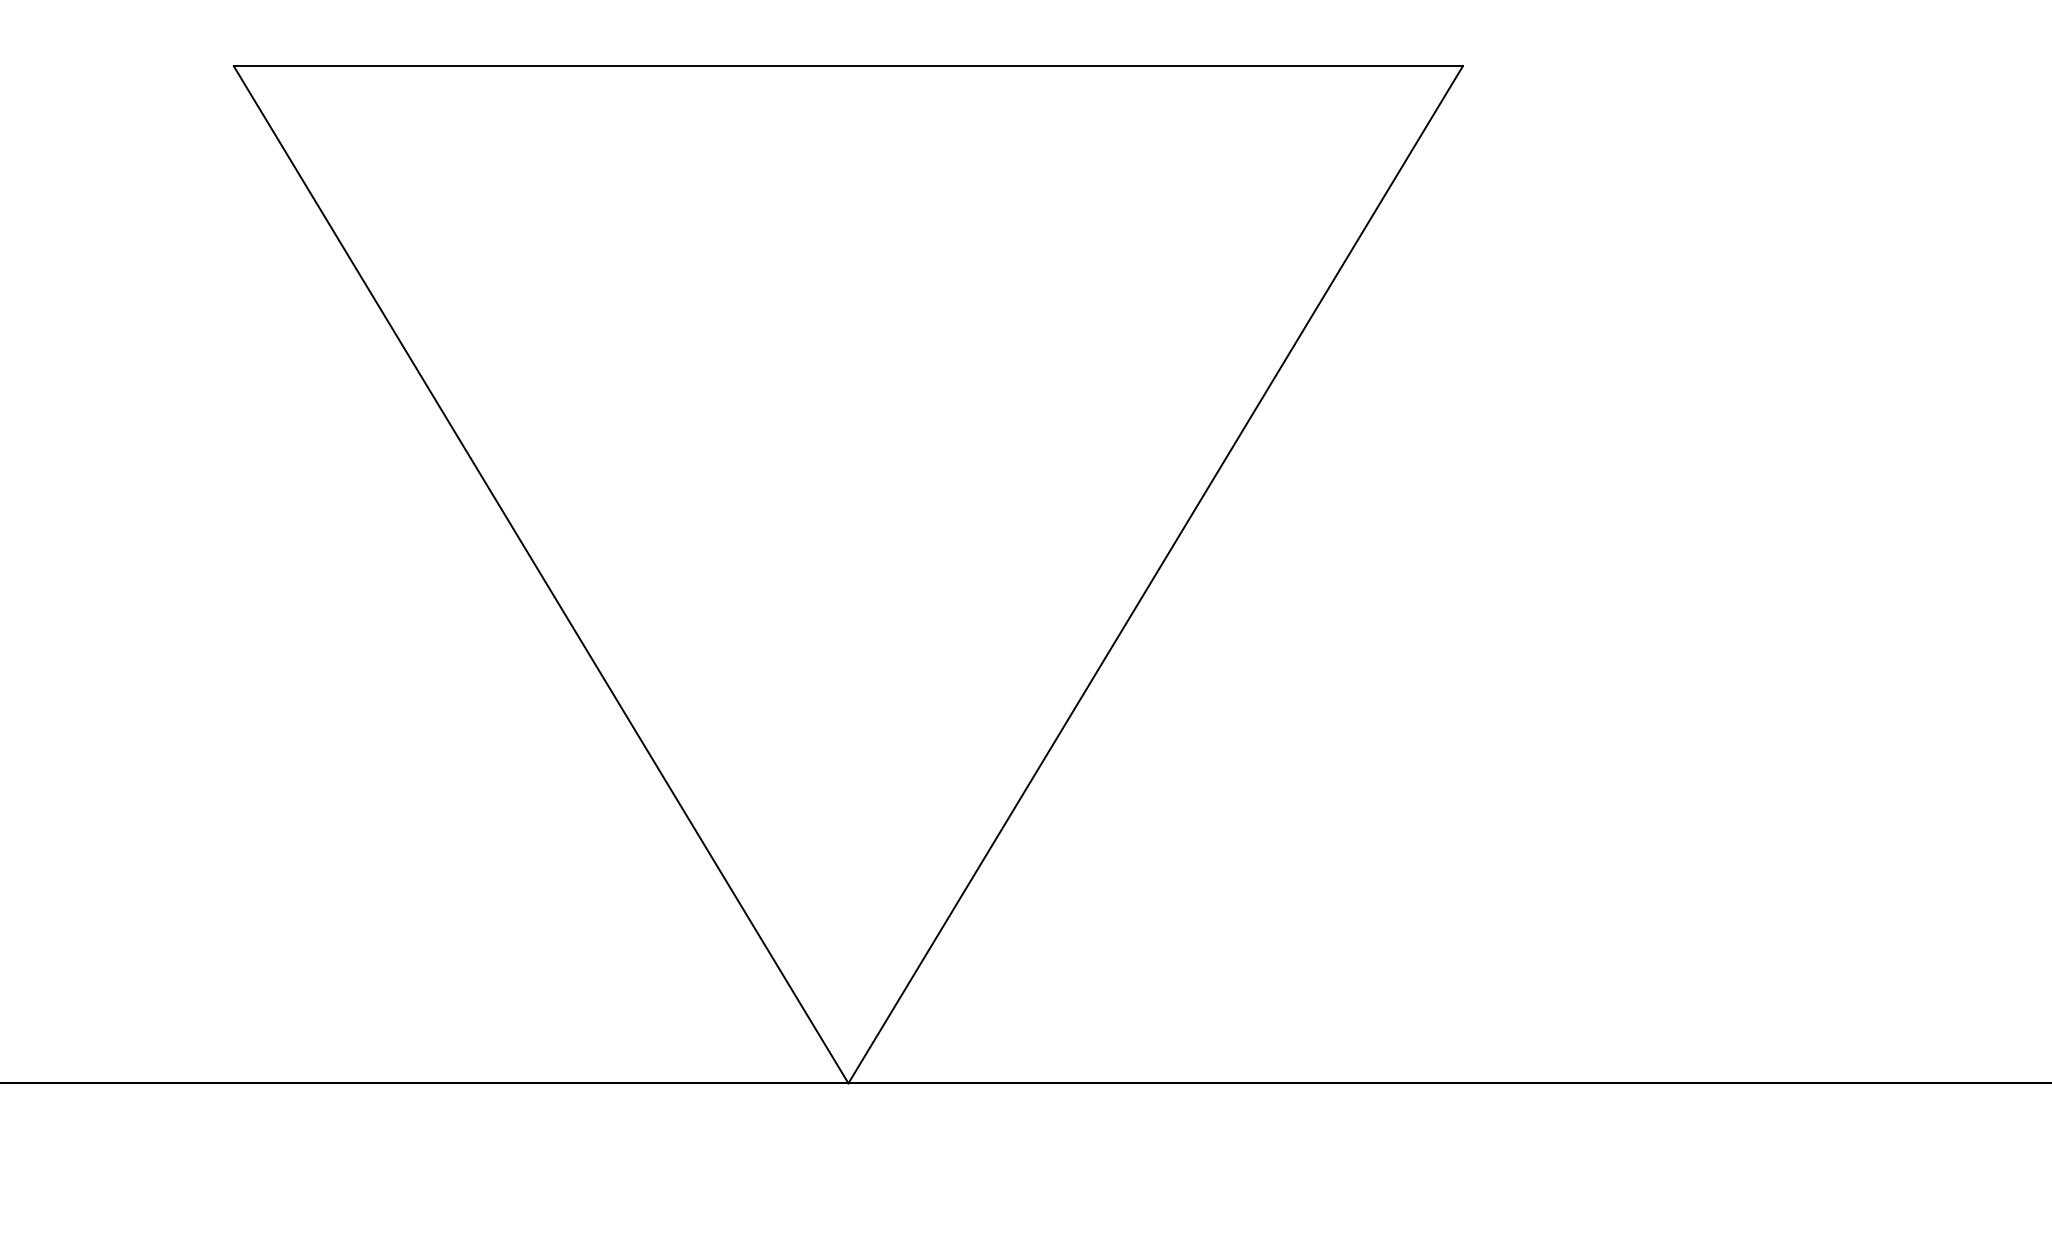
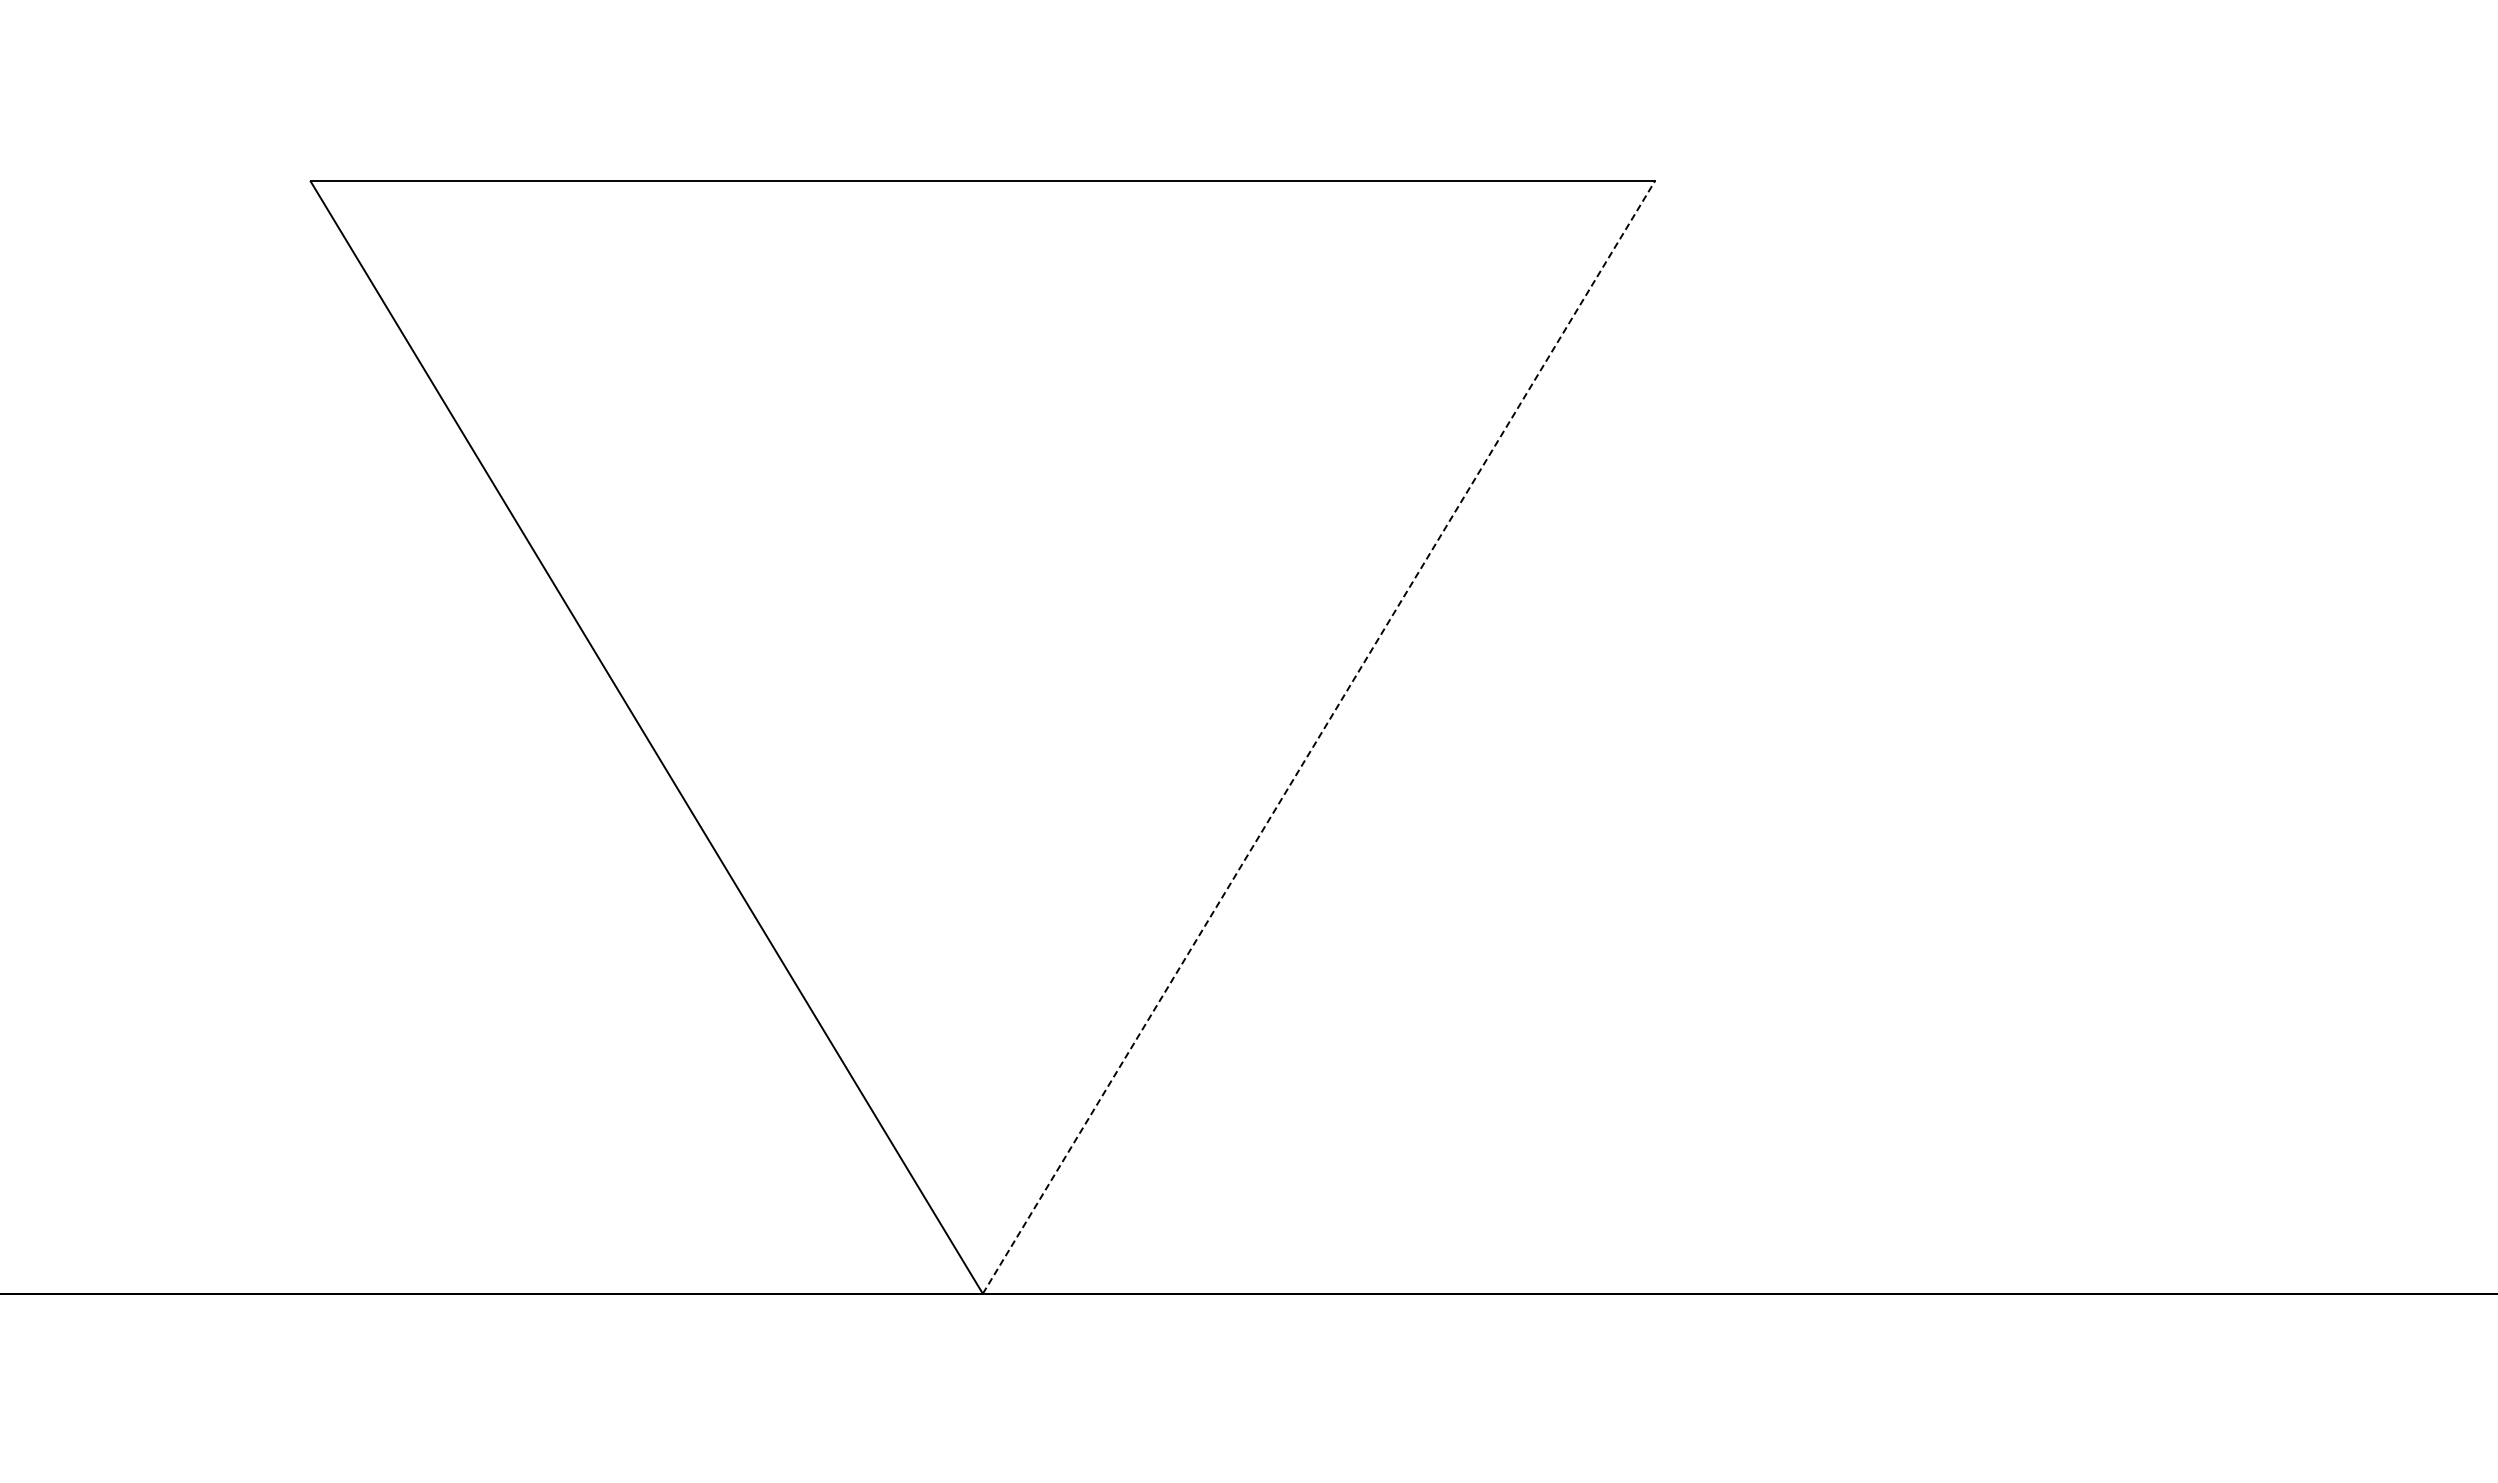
line: (1155, 574) -> (1318, 737), solid -> dashed

